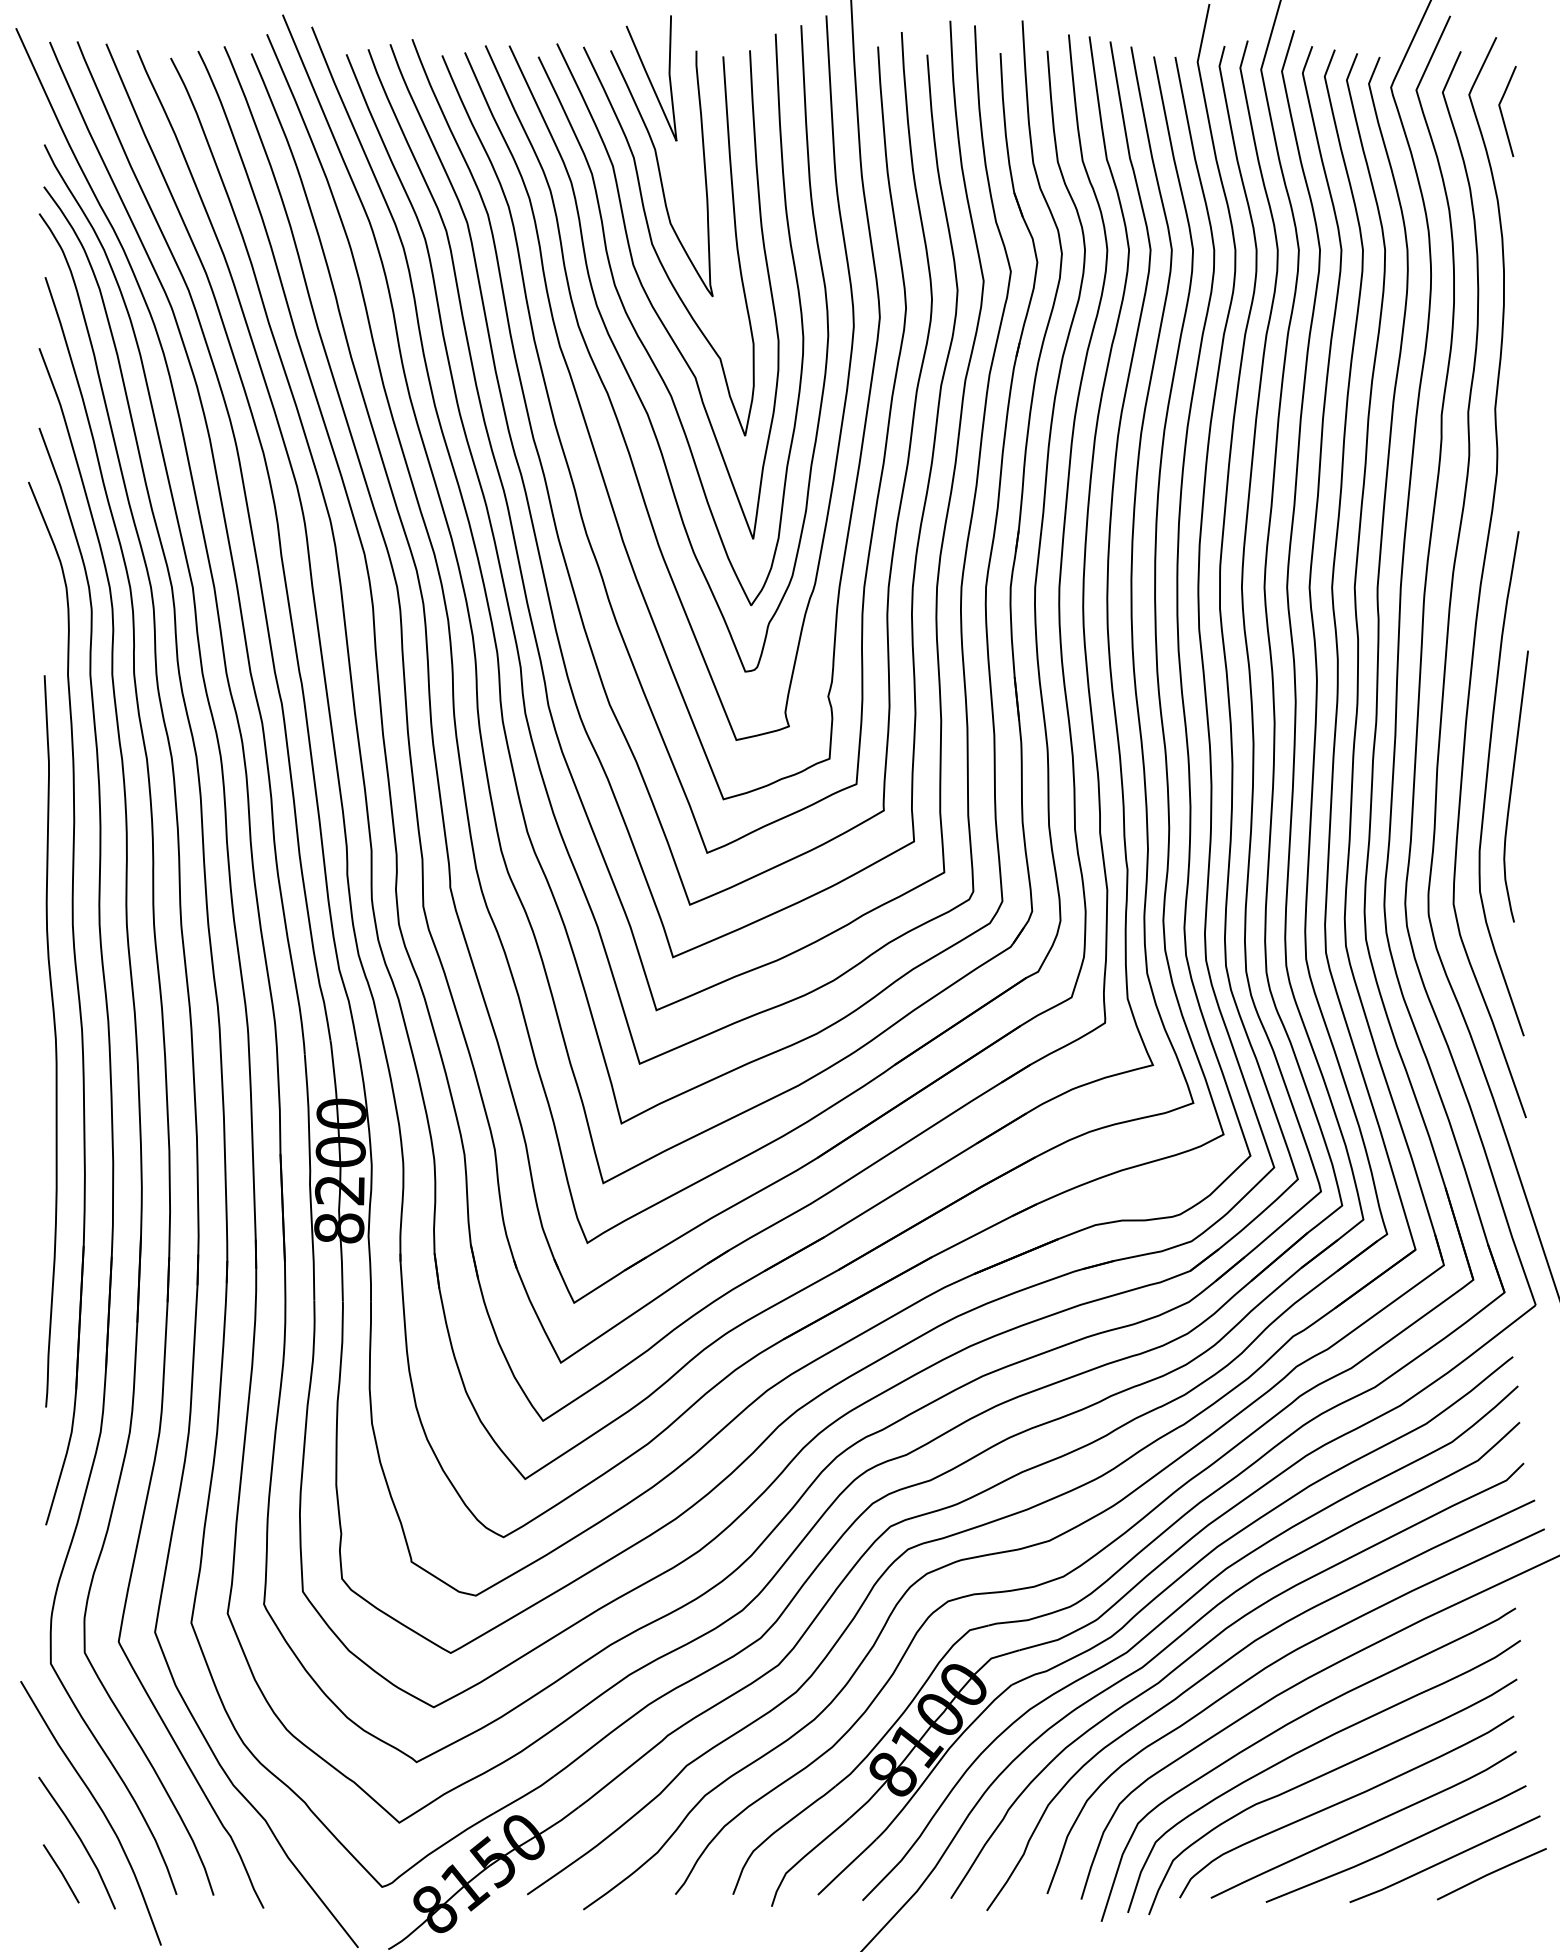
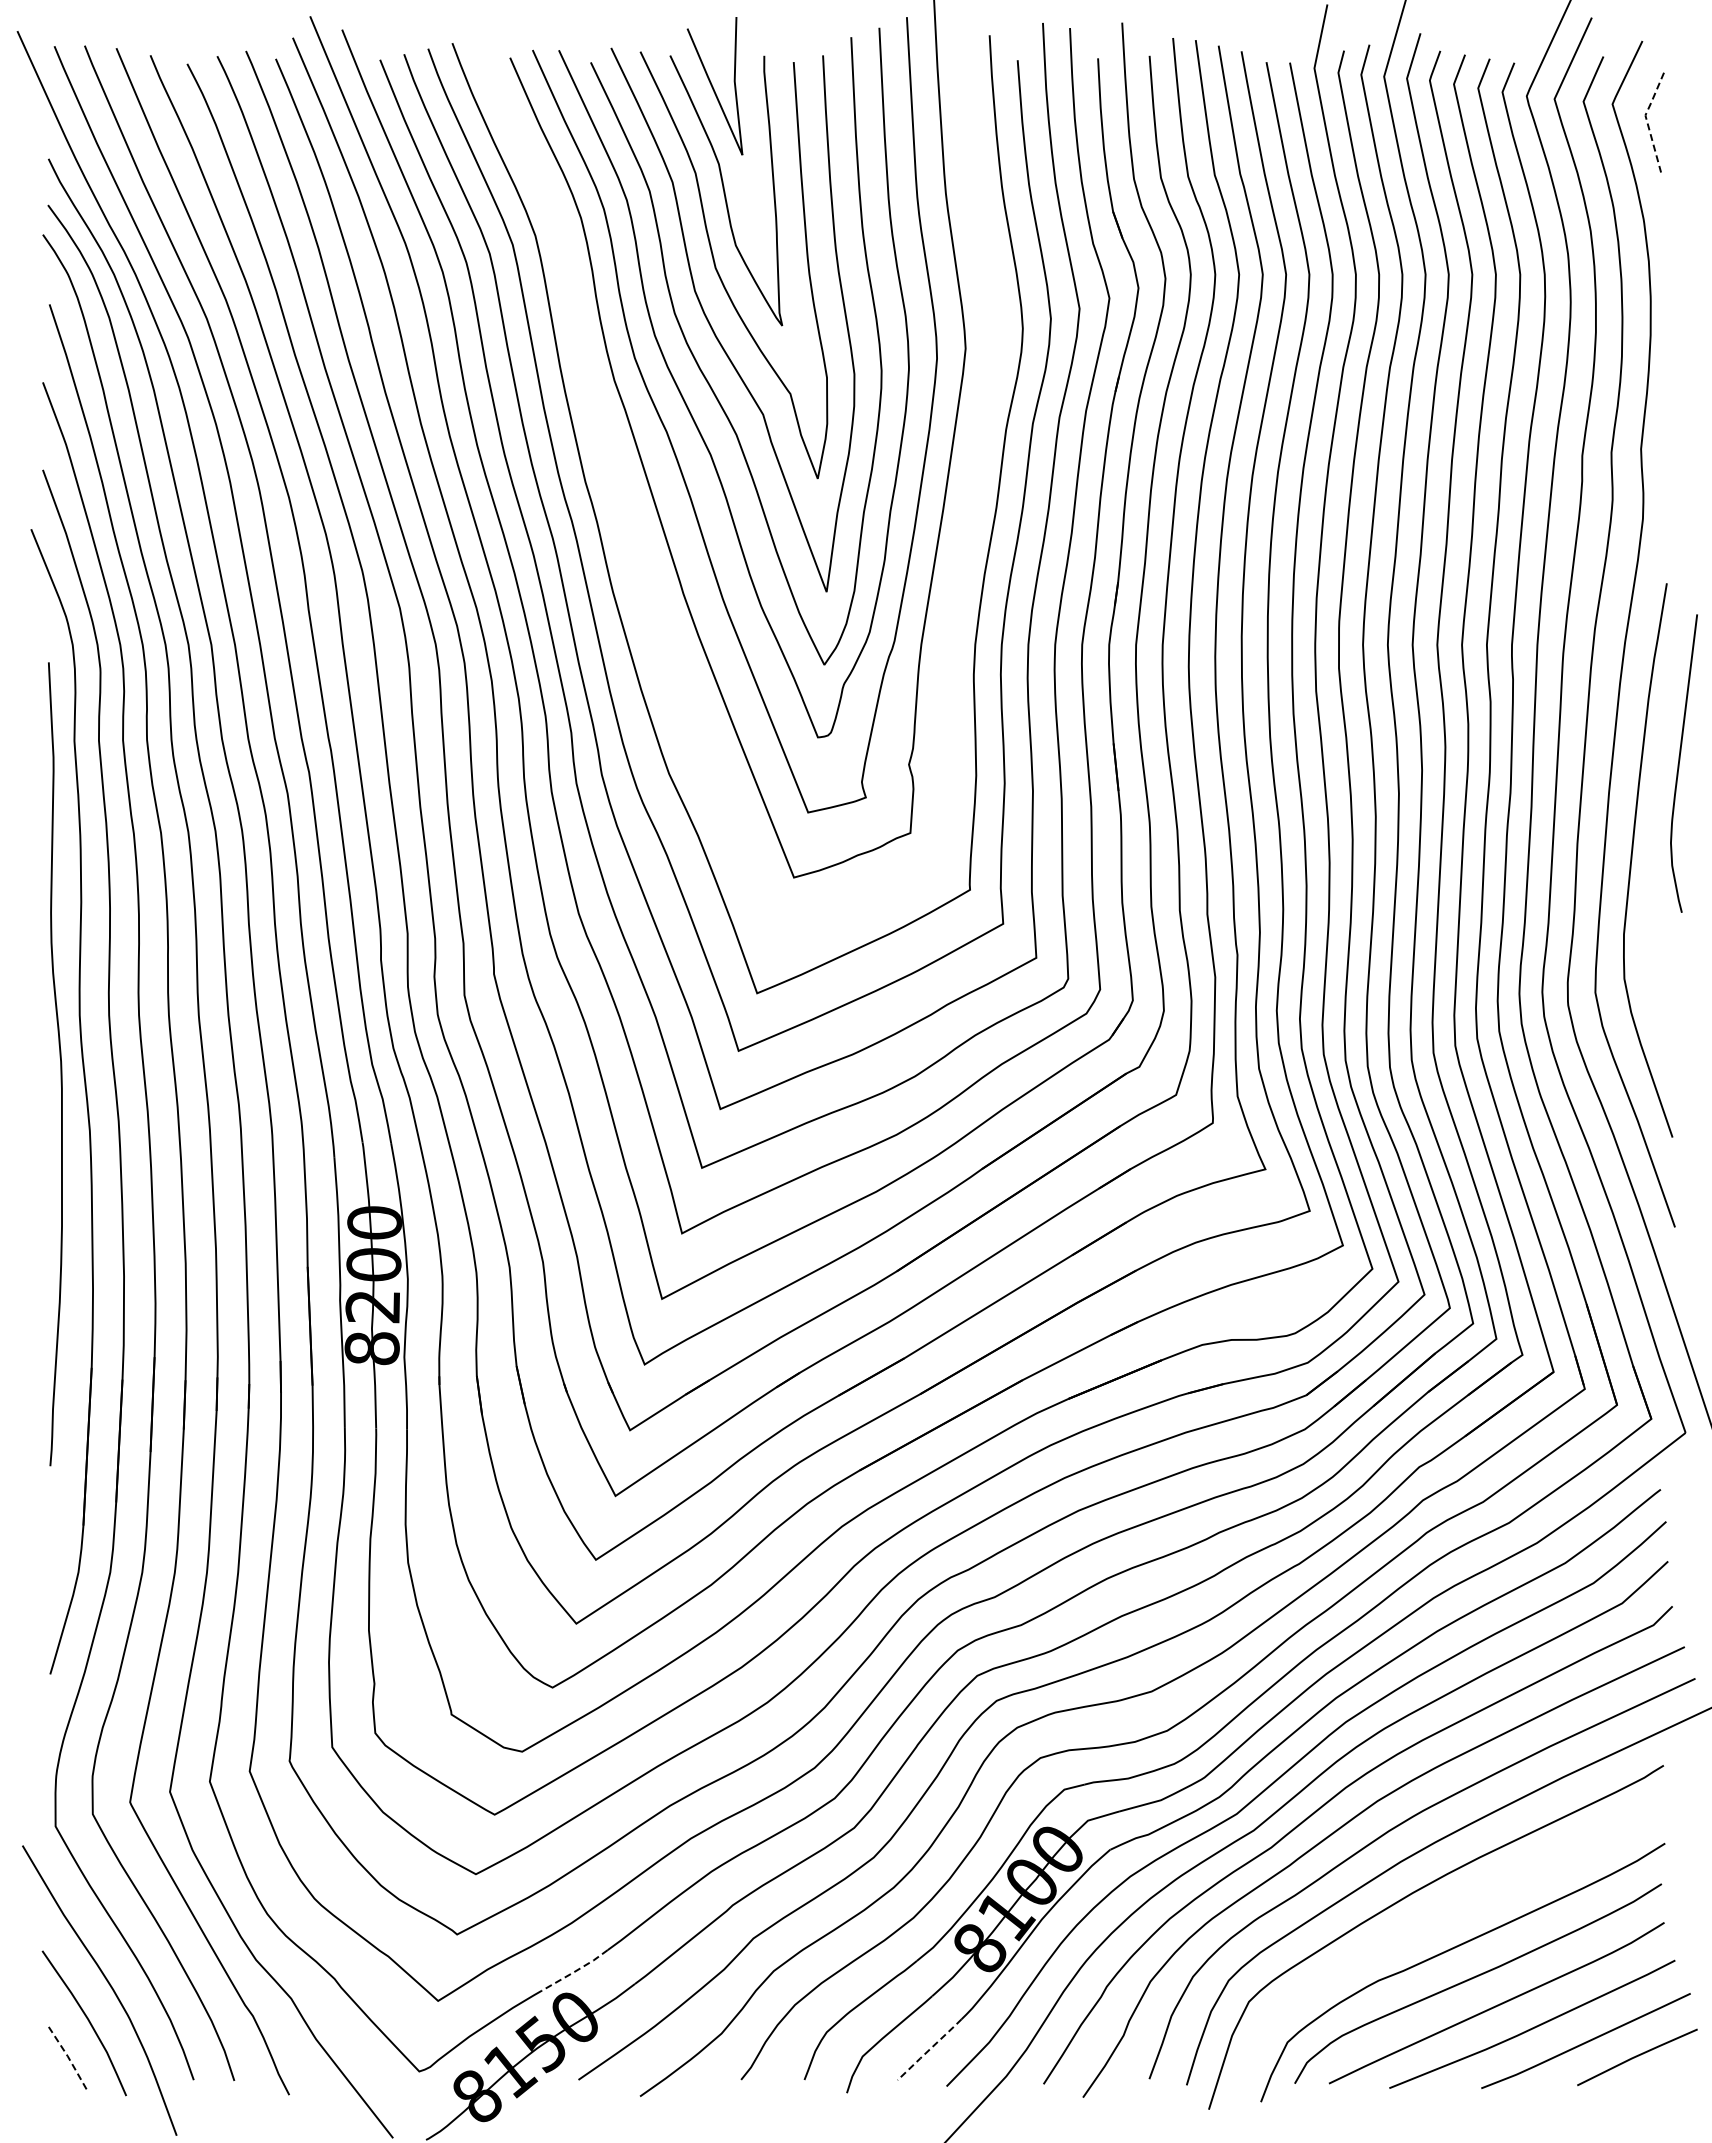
line: (1500, 109) -> (1646, 120), solid -> dashed
curve: (573, 481) -> (629, 528), removed
curve: (1511, 786) -> (1679, 763), moved
curve: (55, 1041) -> (60, 1064), moved
curve: (1309, 1747) -> (1437, 1918), removed
line: (524, 1795) -> (575, 1971), solid -> dashed
line: (846, 1866) -> (929, 2049), solid -> dashed
line: (62, 1873) -> (68, 2056), solid -> dashed

